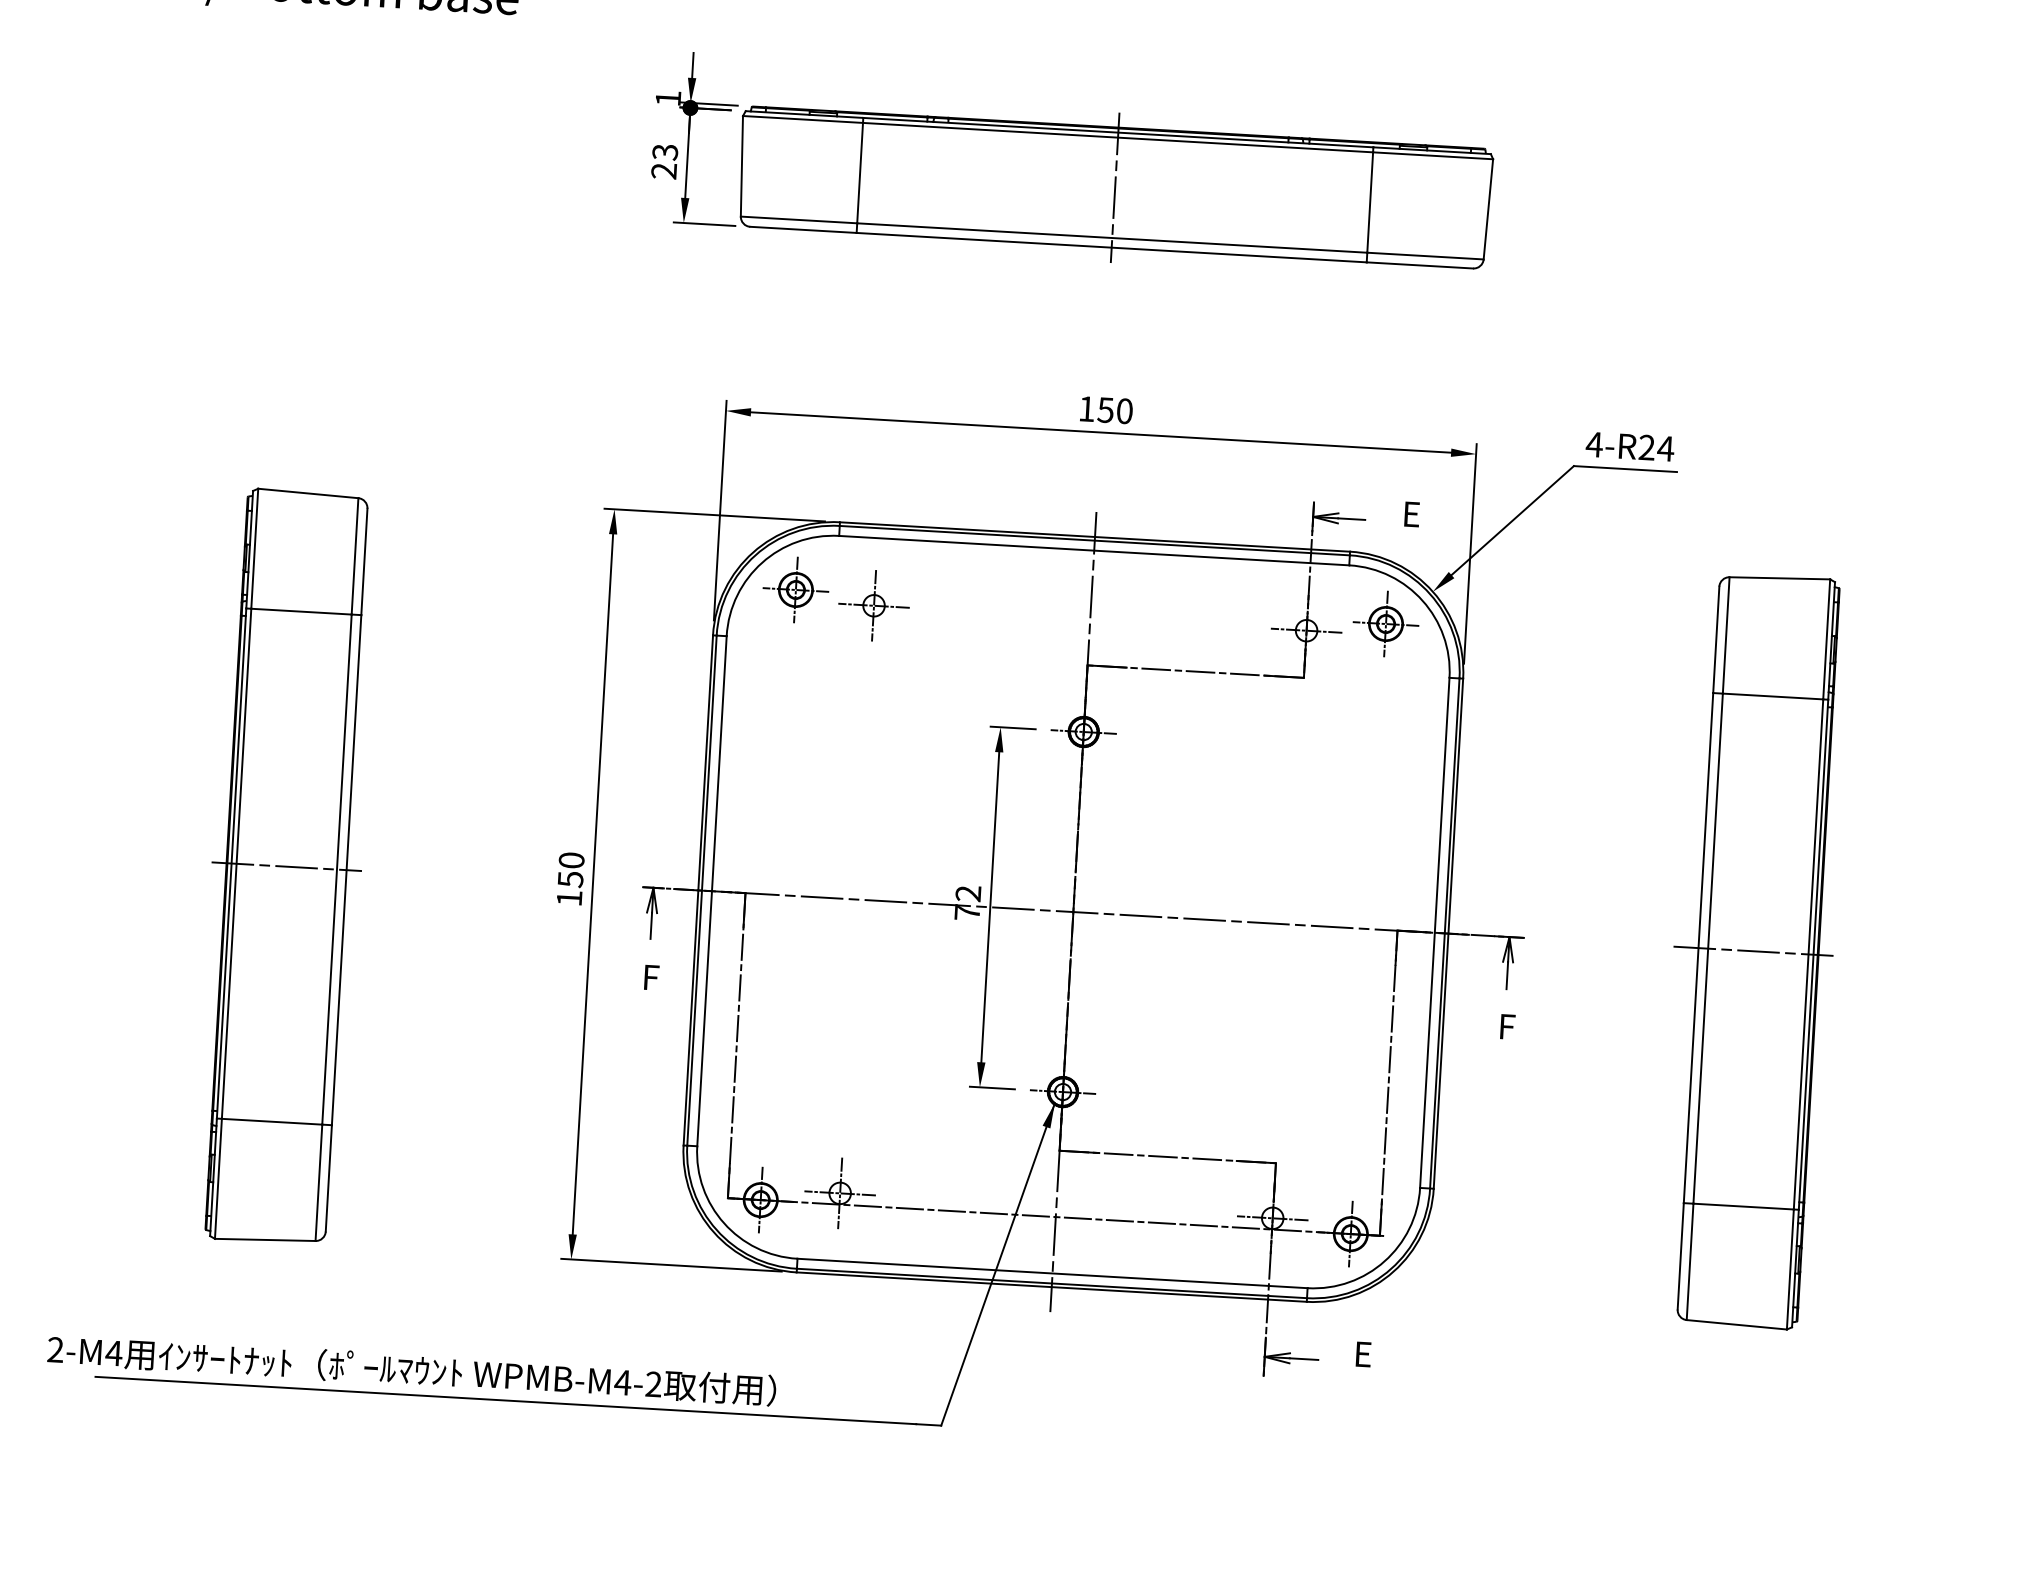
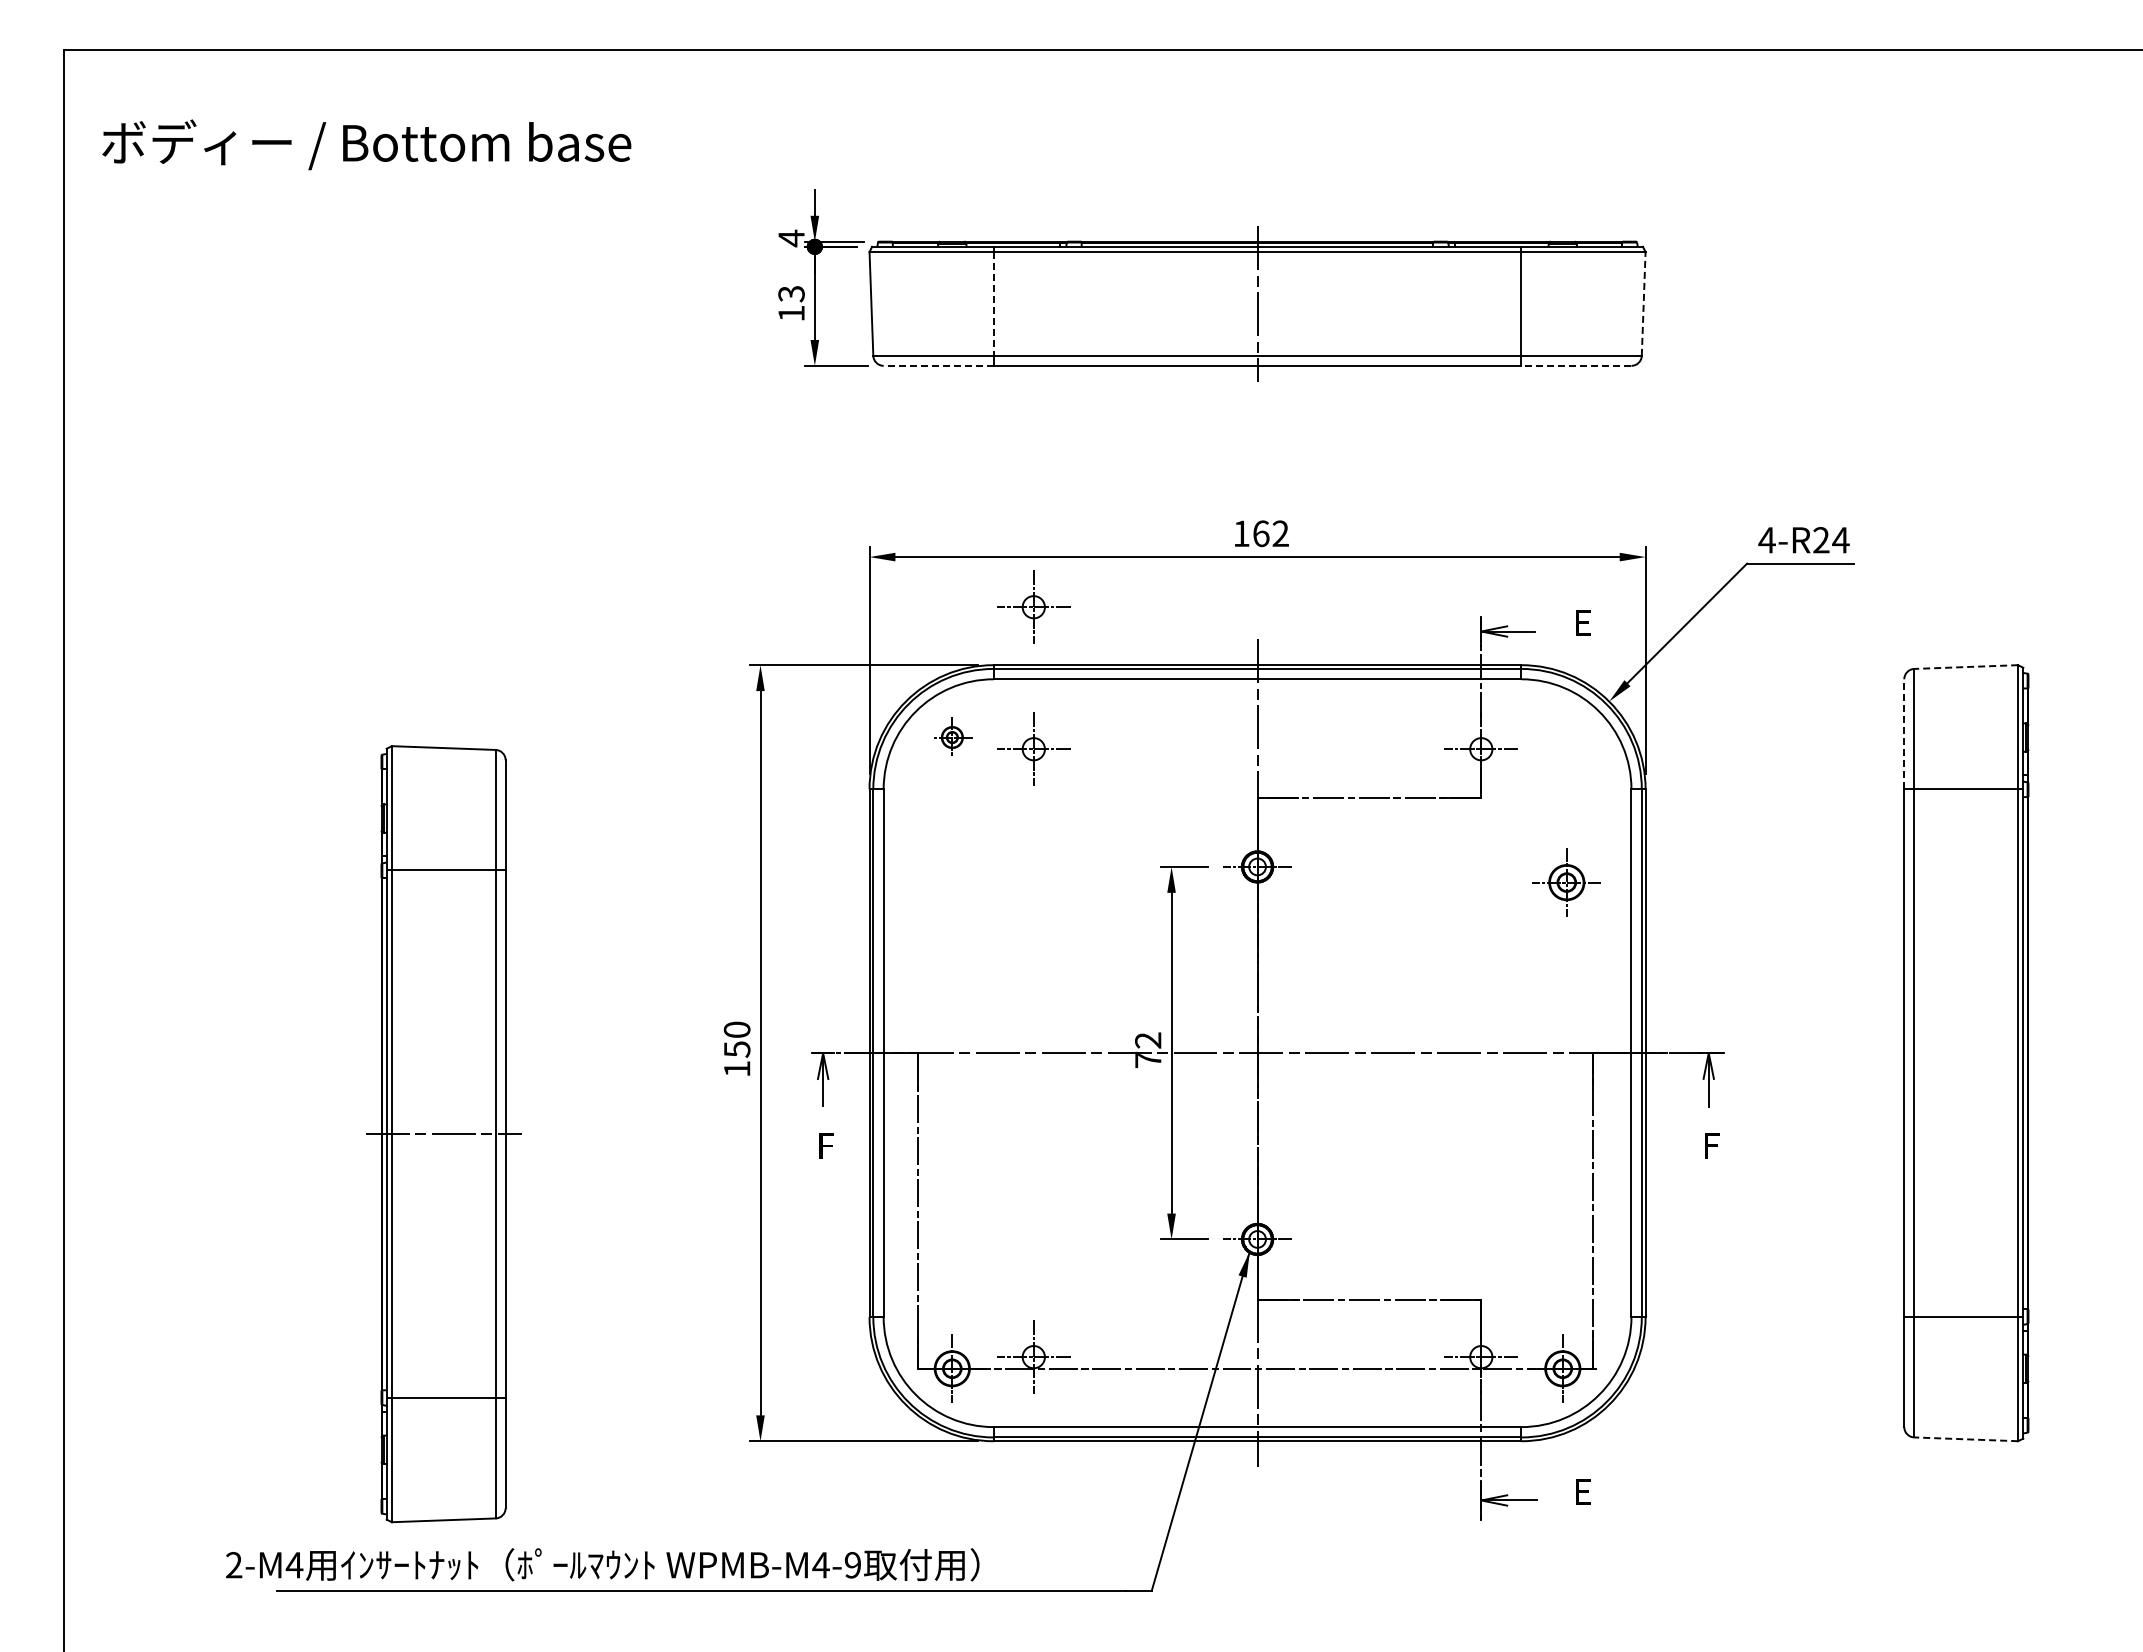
text: (668, 98) -> (791, 238), 1 -> 4
text: (664, 171) -> (791, 313), 23 -> 13
line: (859, 172) -> (993, 303), solid -> dashed
line: (1488, 208) -> (1643, 303), solid -> dashed
line: (803, 229) -> (938, 365), solid -> dashed
line: (1419, 265) -> (1575, 365), solid -> dashed
text: (1114, 410) -> (1270, 533), 150 -> 162
part: (881, 467) -> (1033, 606), added
line: (1780, 578) -> (1966, 667), solid -> dashed
part: (796, 589) -> (952, 737), size x0.6
part: (1385, 623) -> (1566, 882), moved
line: (1716, 639) -> (1904, 733), solid -> dashed
part: (286, 866) -> (443, 1134), moved
line: (1752, 951) -> (1960, 1053), removed
line: (1737, 1324) -> (1966, 1439), solid -> dashed
text: (653, 1384) -> (852, 1565), WPMB-M4-2 -> WPMB-M4-9

